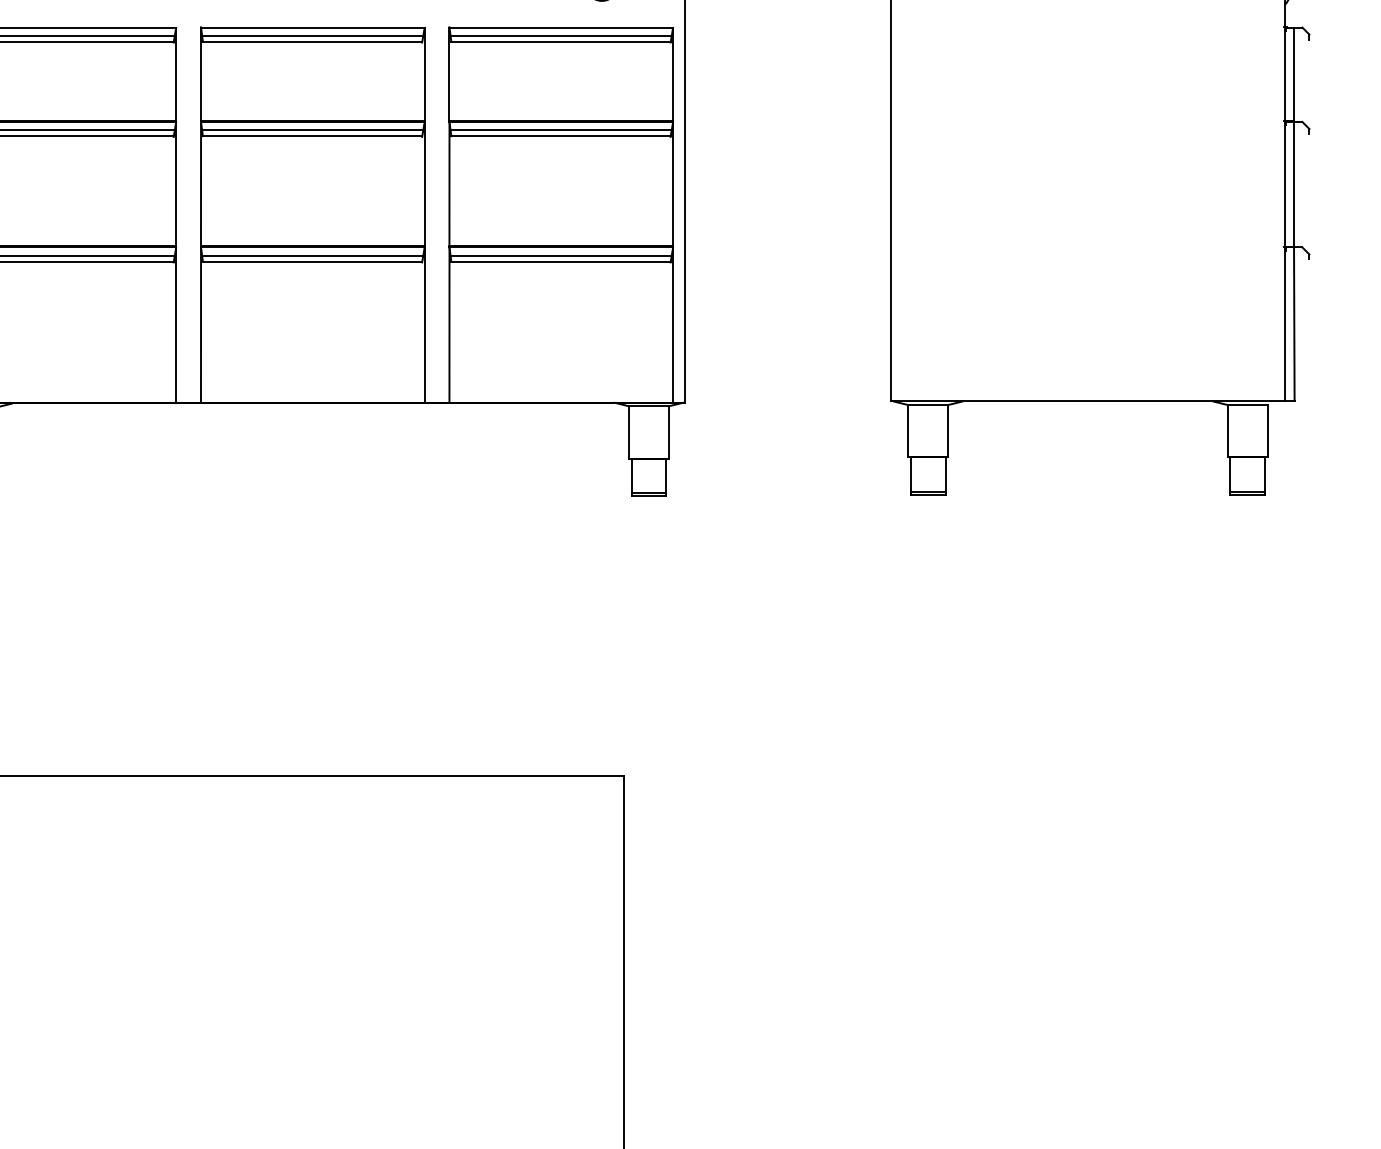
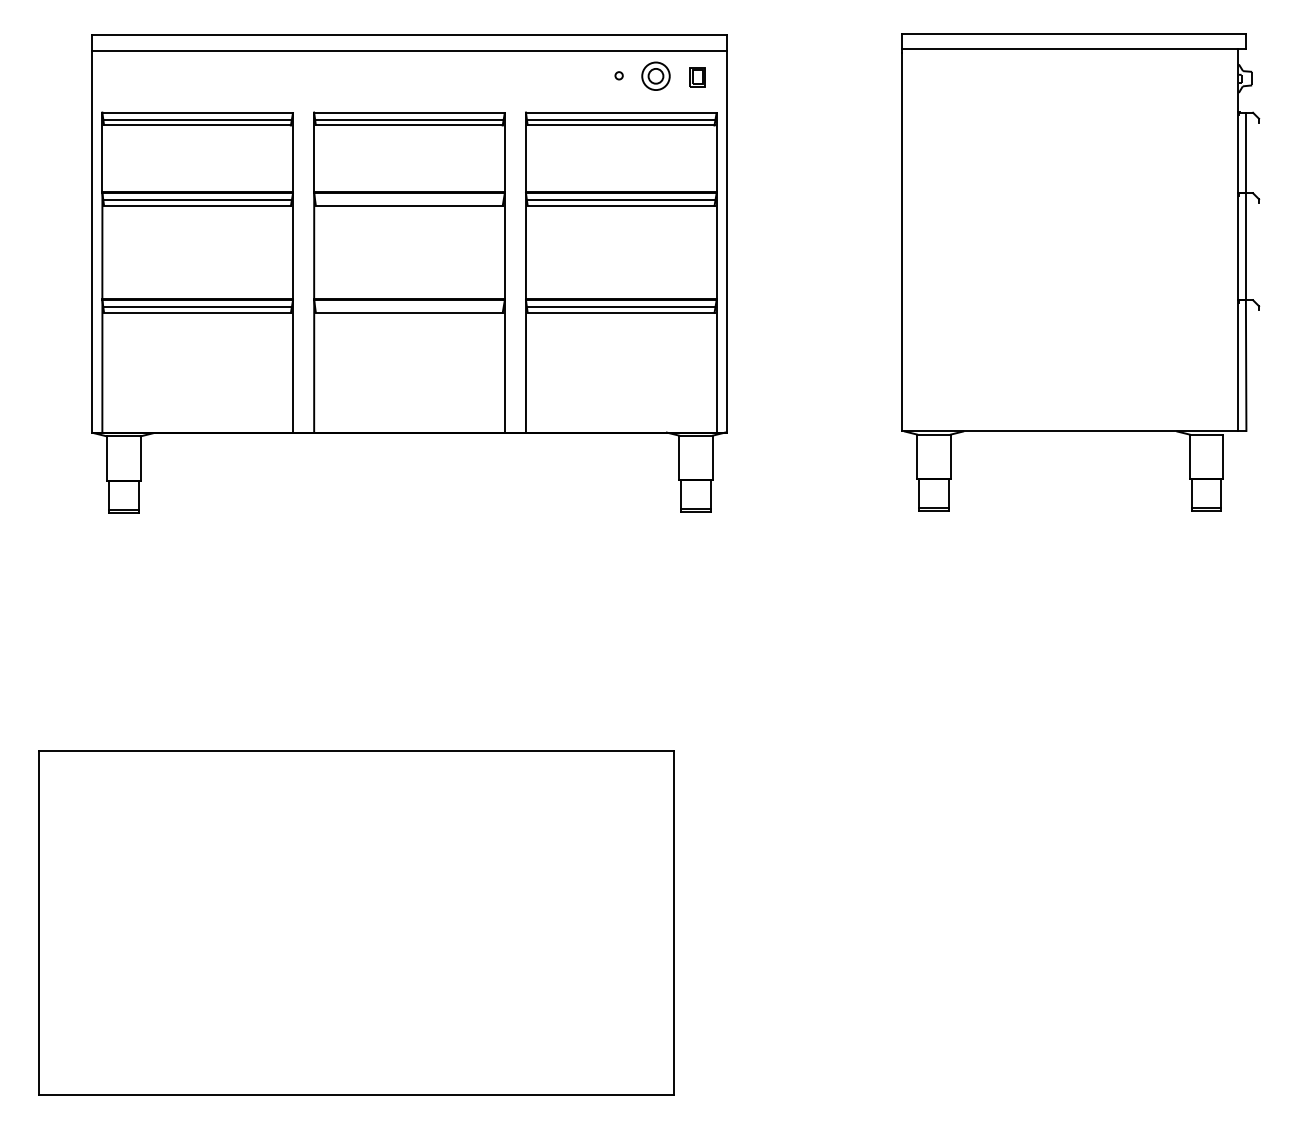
line: (311, 130) -> (408, 200), removed
line: (311, 256) -> (408, 307), removed

